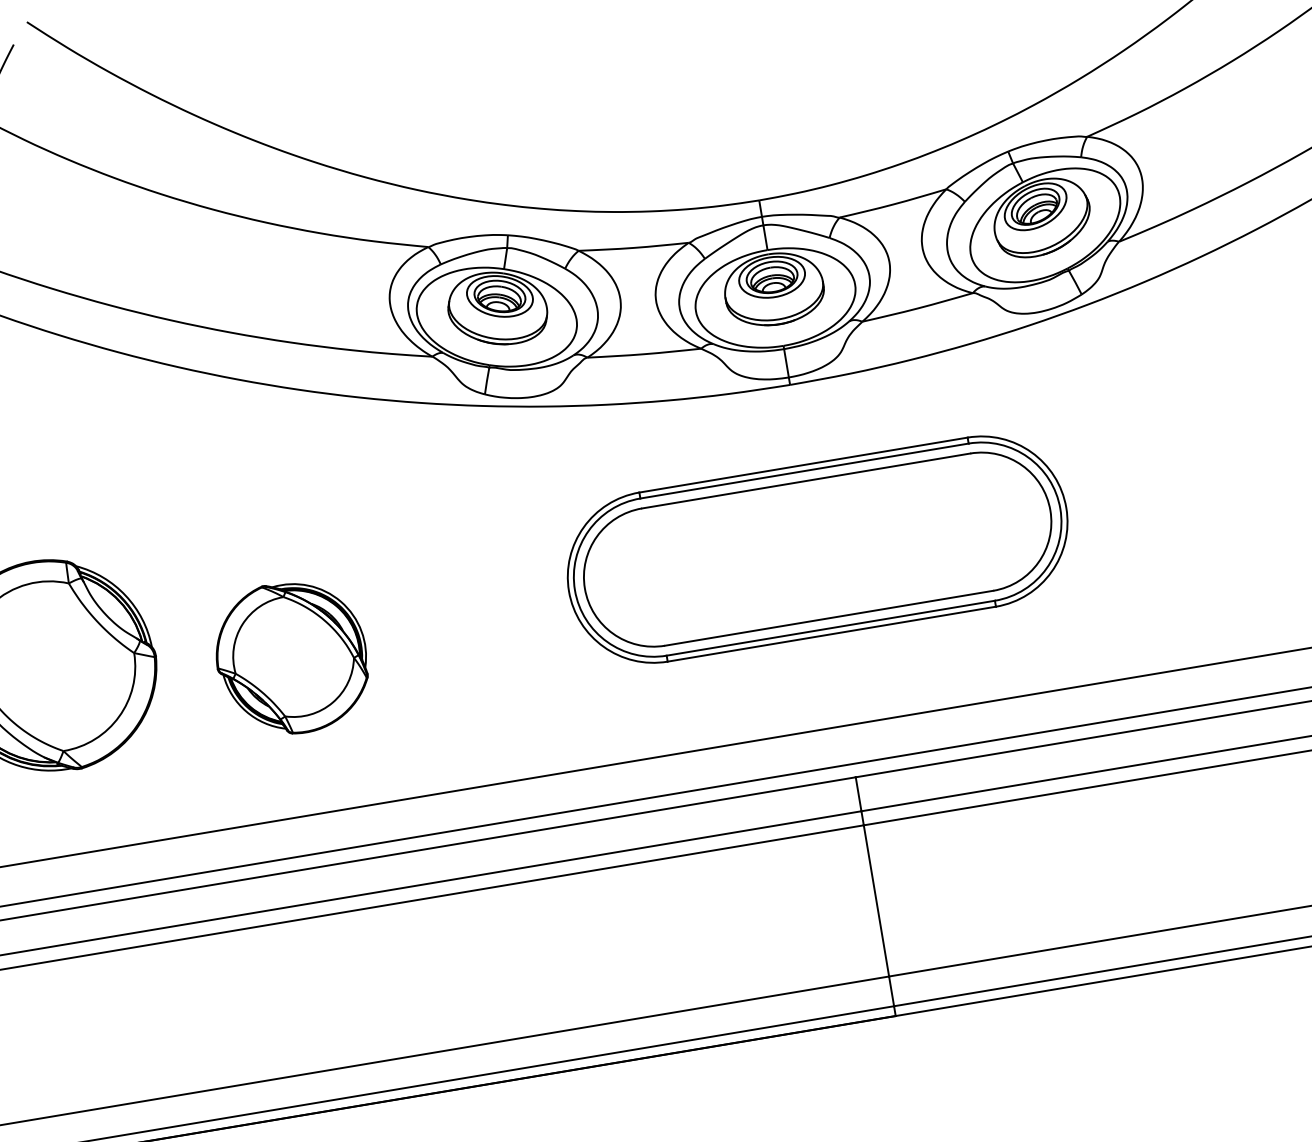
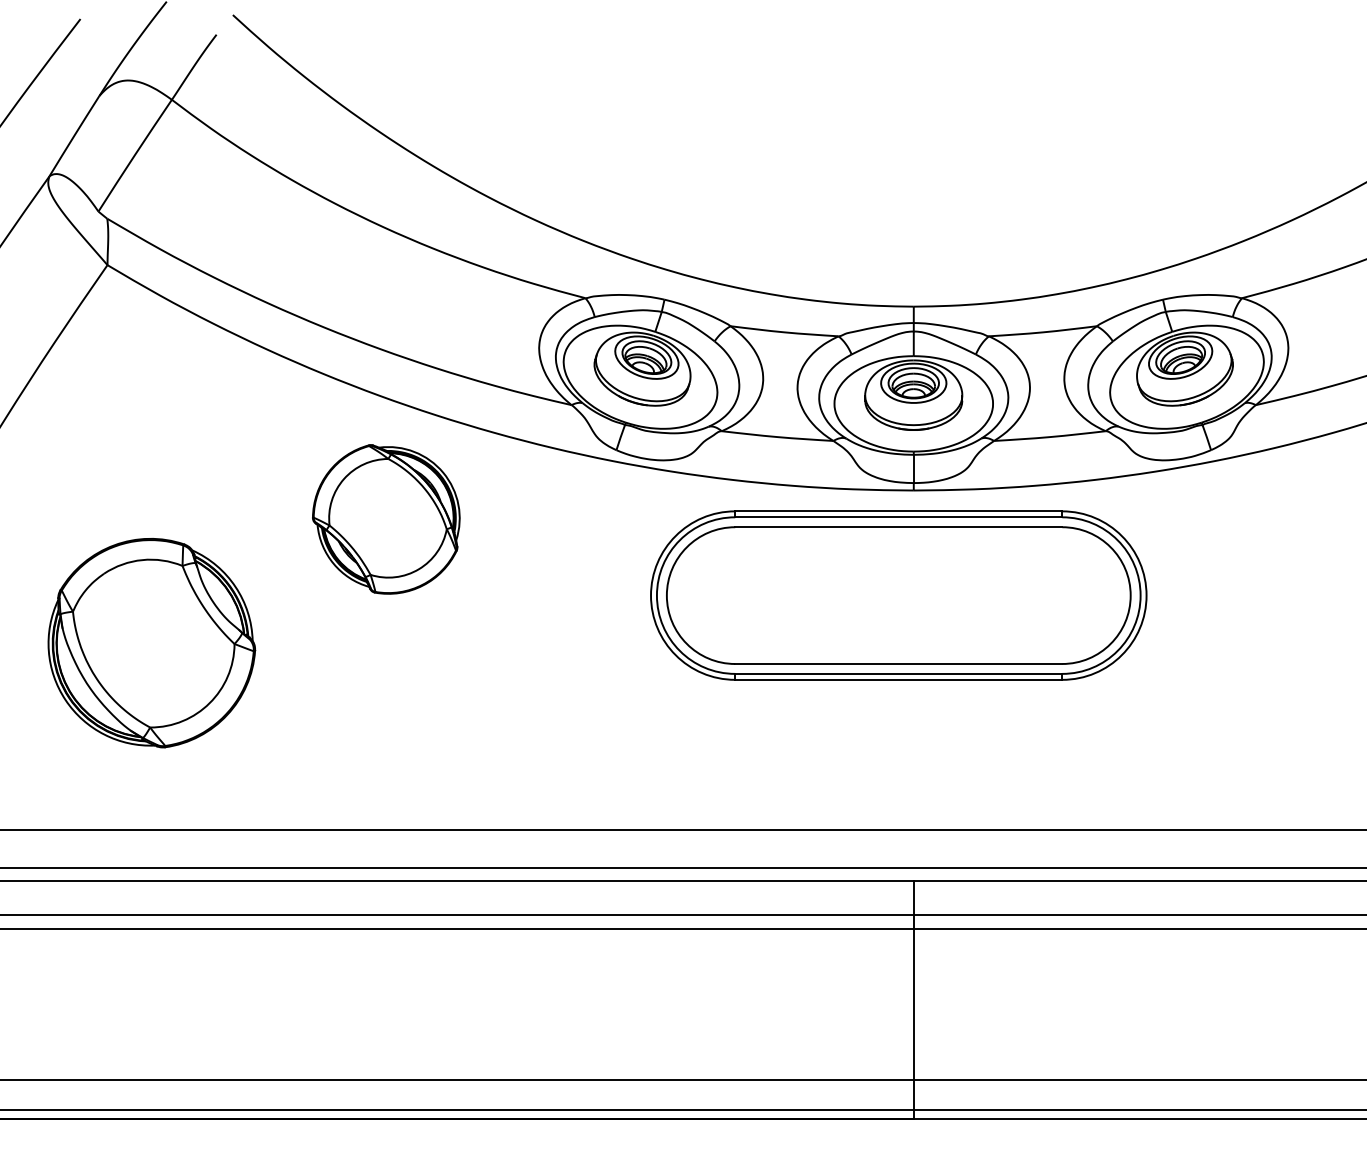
part: (817, 549) -> (898, 595), moved
part: (291, 658) -> (386, 519), moved

